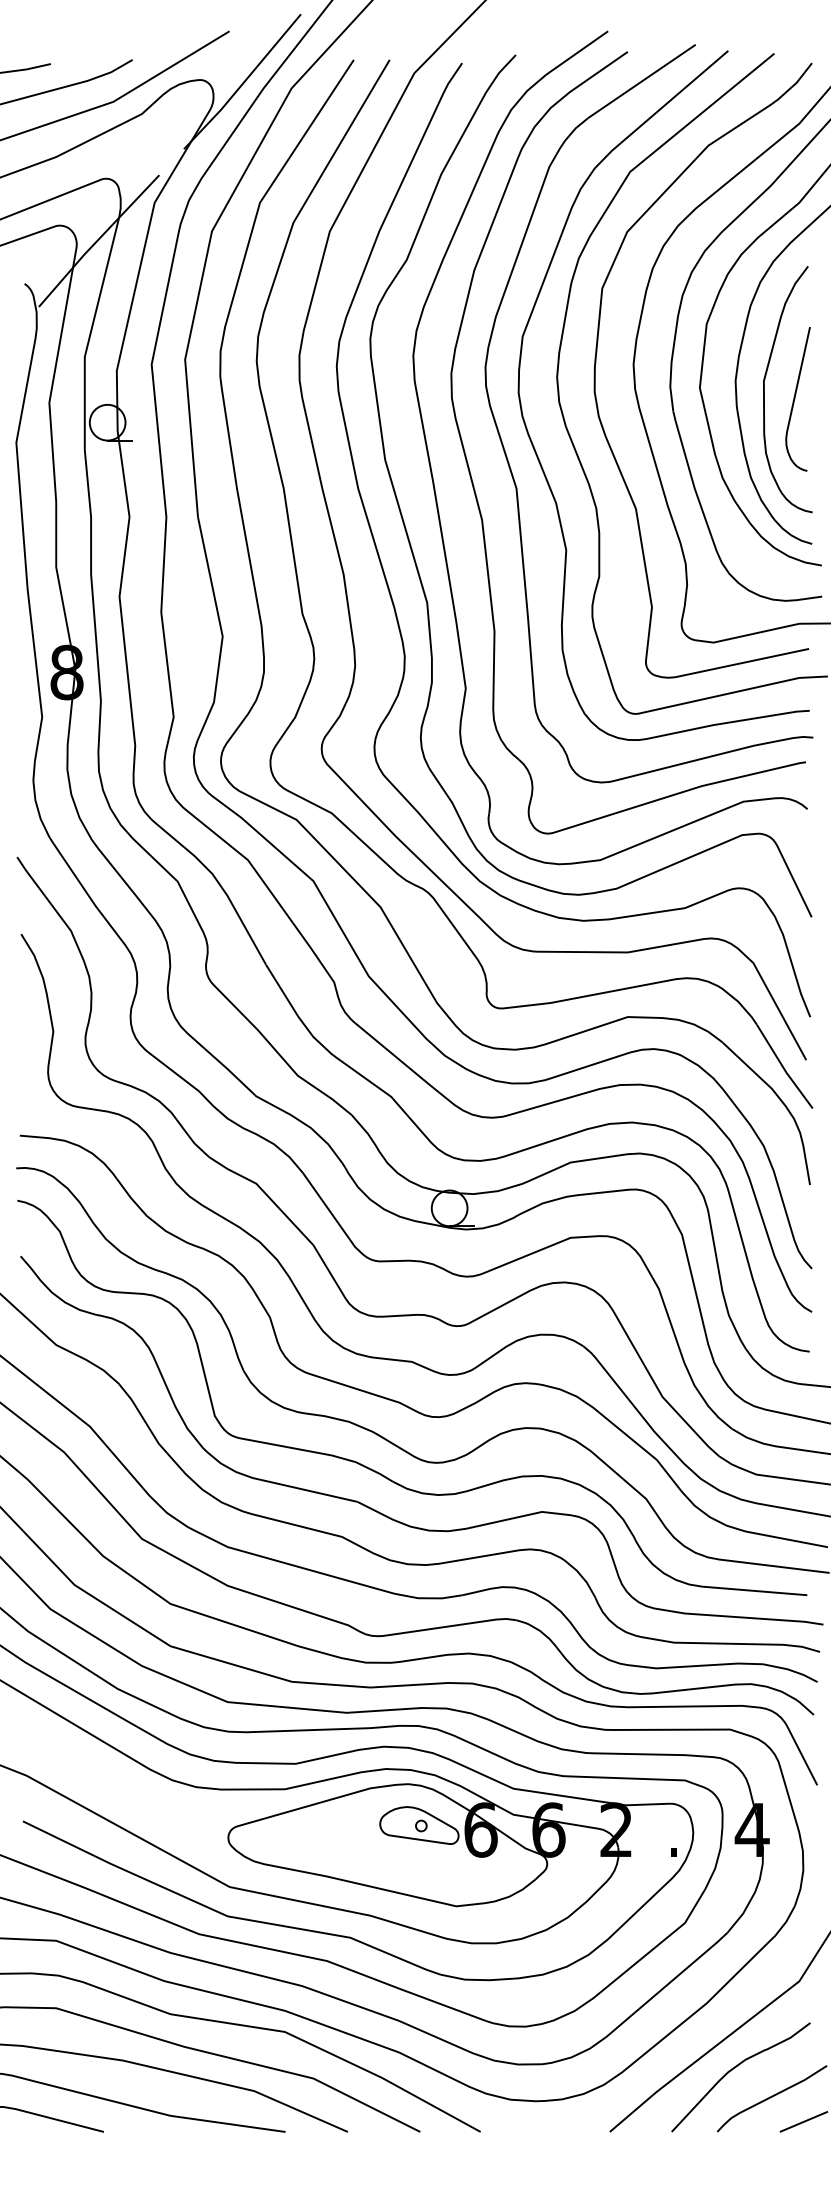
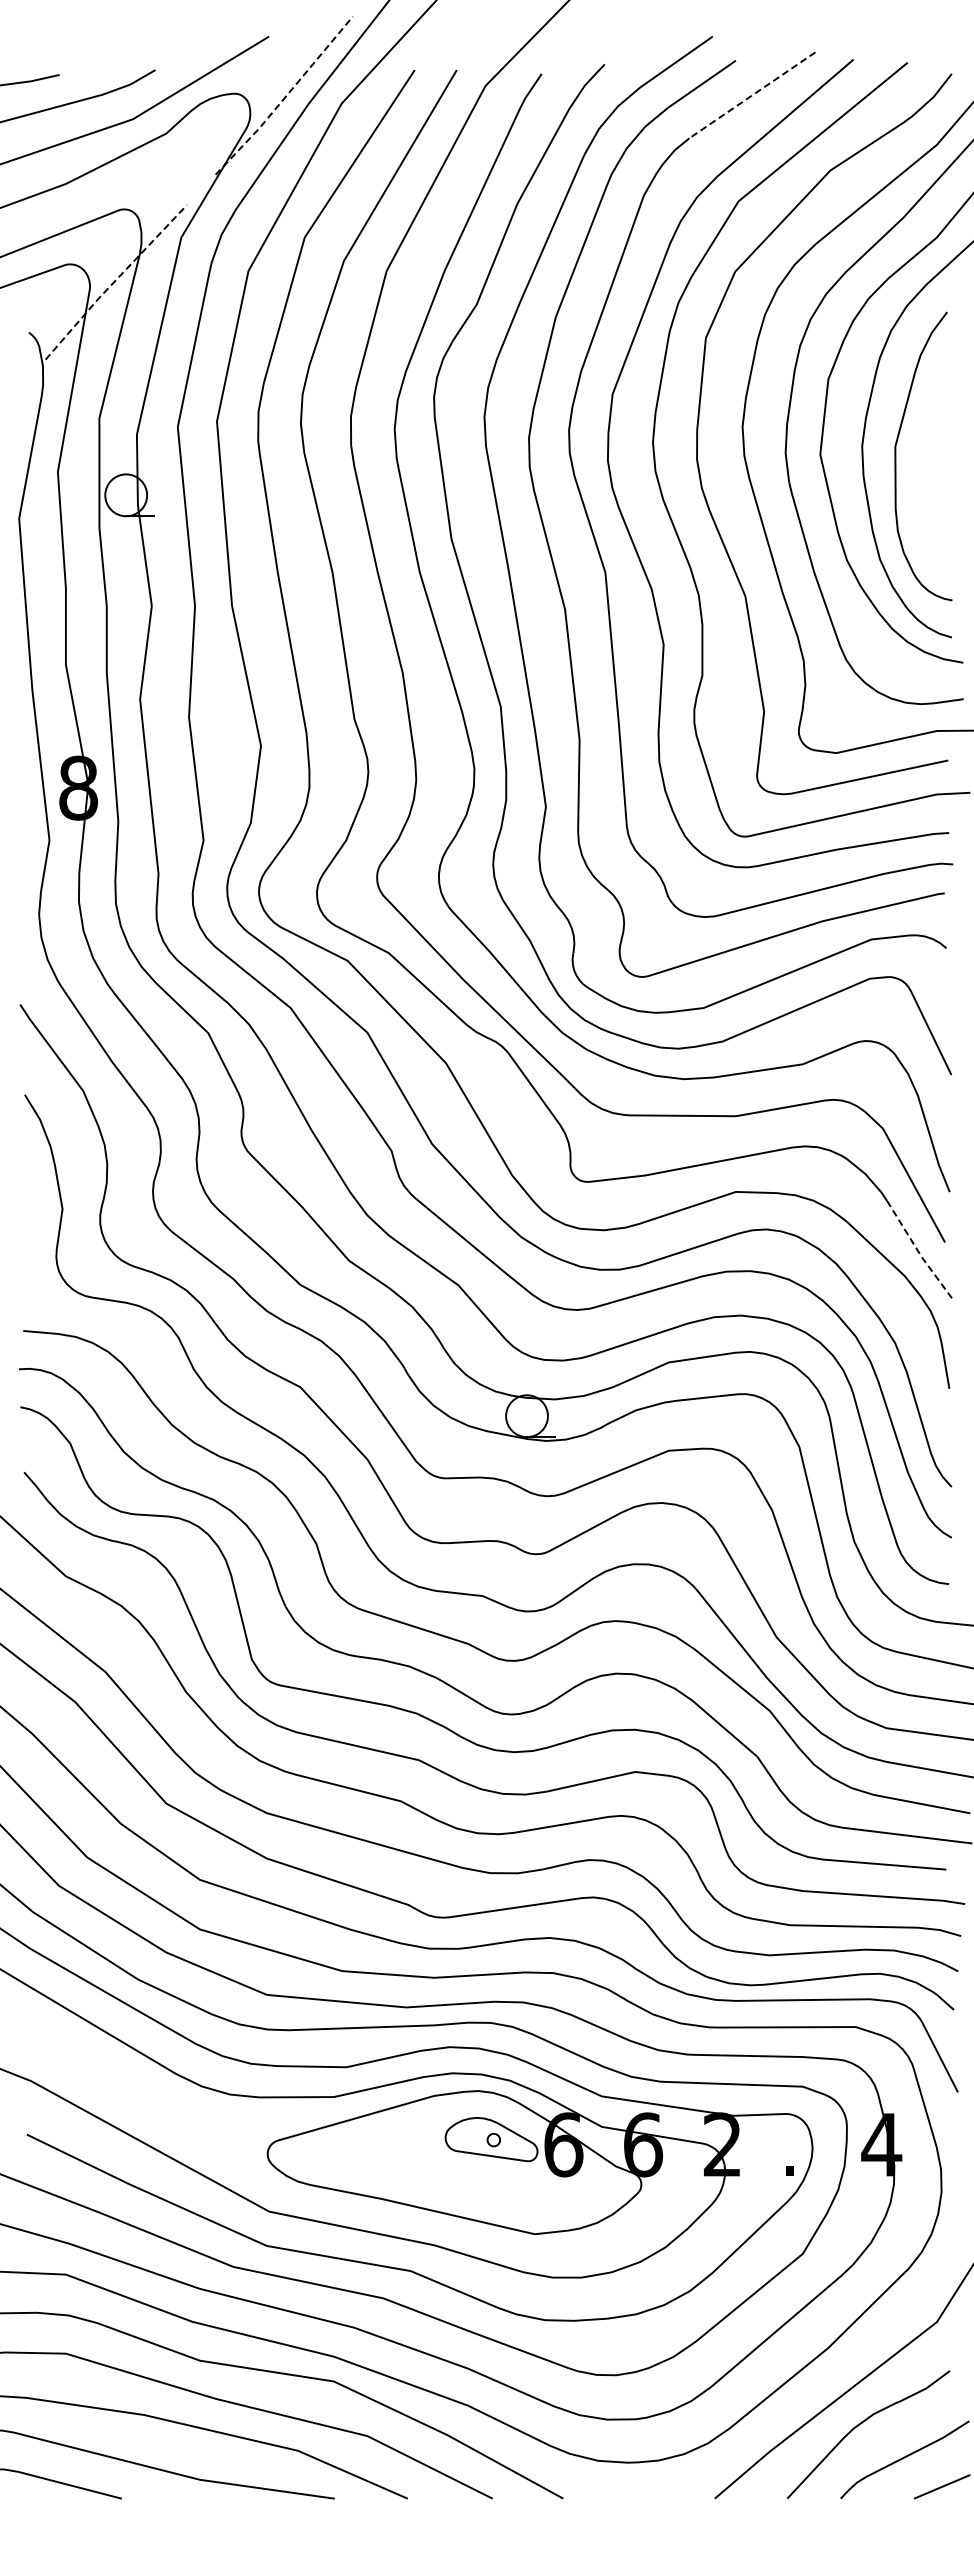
line: (642, 81) -> (752, 95), solid -> dashed
line: (243, 82) -> (285, 96), solid -> dashed
line: (98, 240) -> (115, 281), solid -> dashed
curve: (795, 398) -> (932, 466), removed
line: (783, 1067) -> (918, 1251), solid -> dashed

